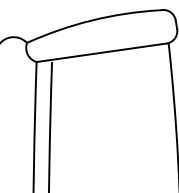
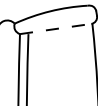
line: (103, 51) -> (56, 28), solid -> dashed

